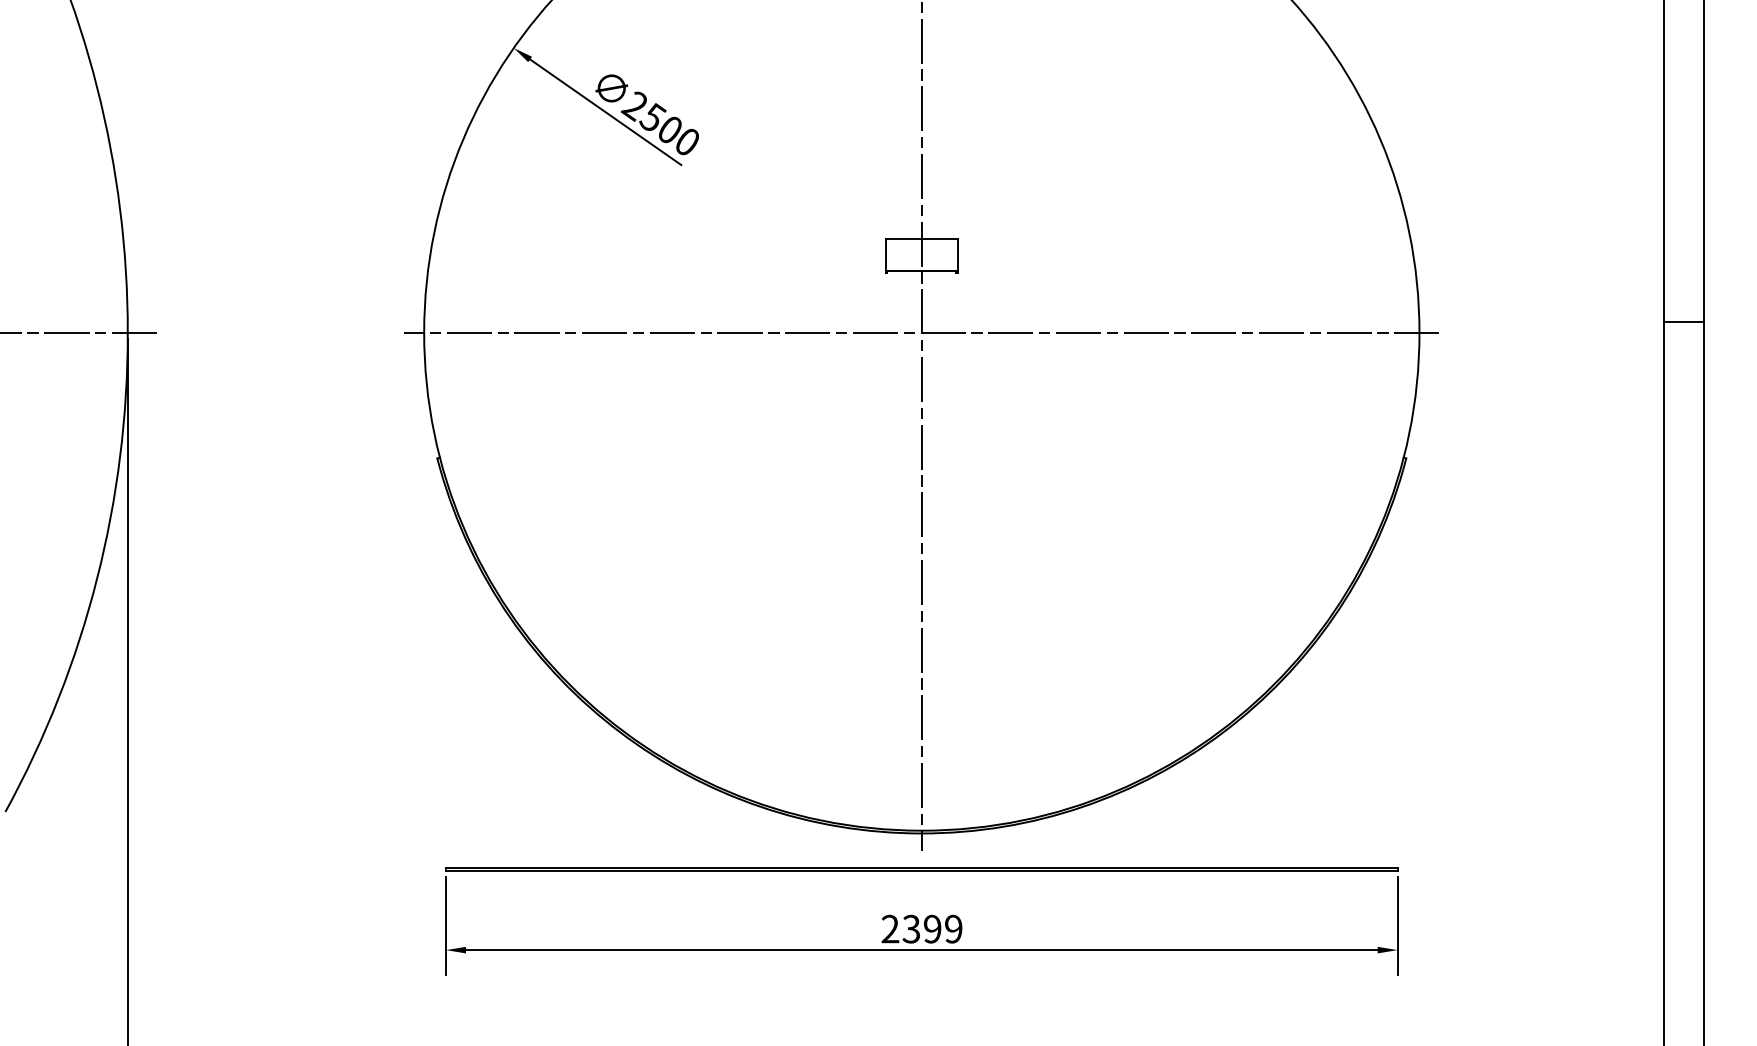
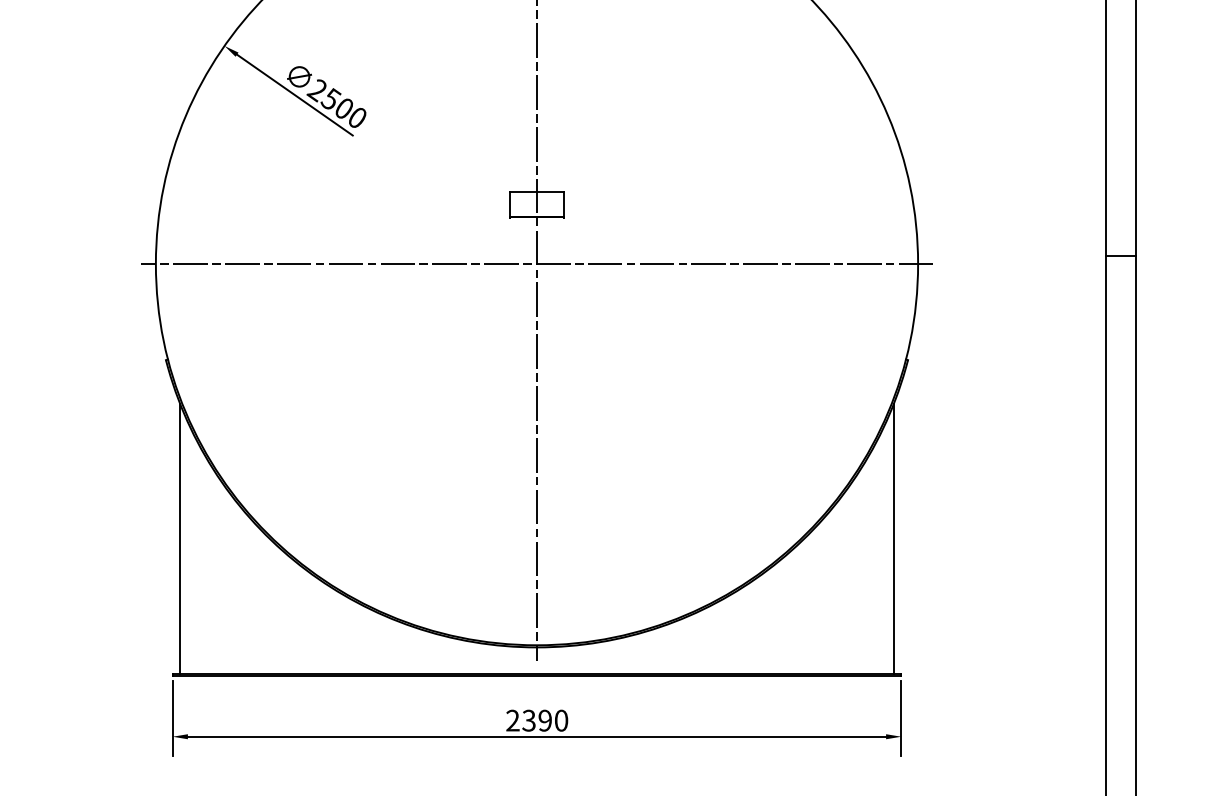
line: (456, 691) -> (180, 538), added
line: (1387, 691) -> (893, 538), added
text: (953, 928) -> (561, 720), 2399 -> 2390

